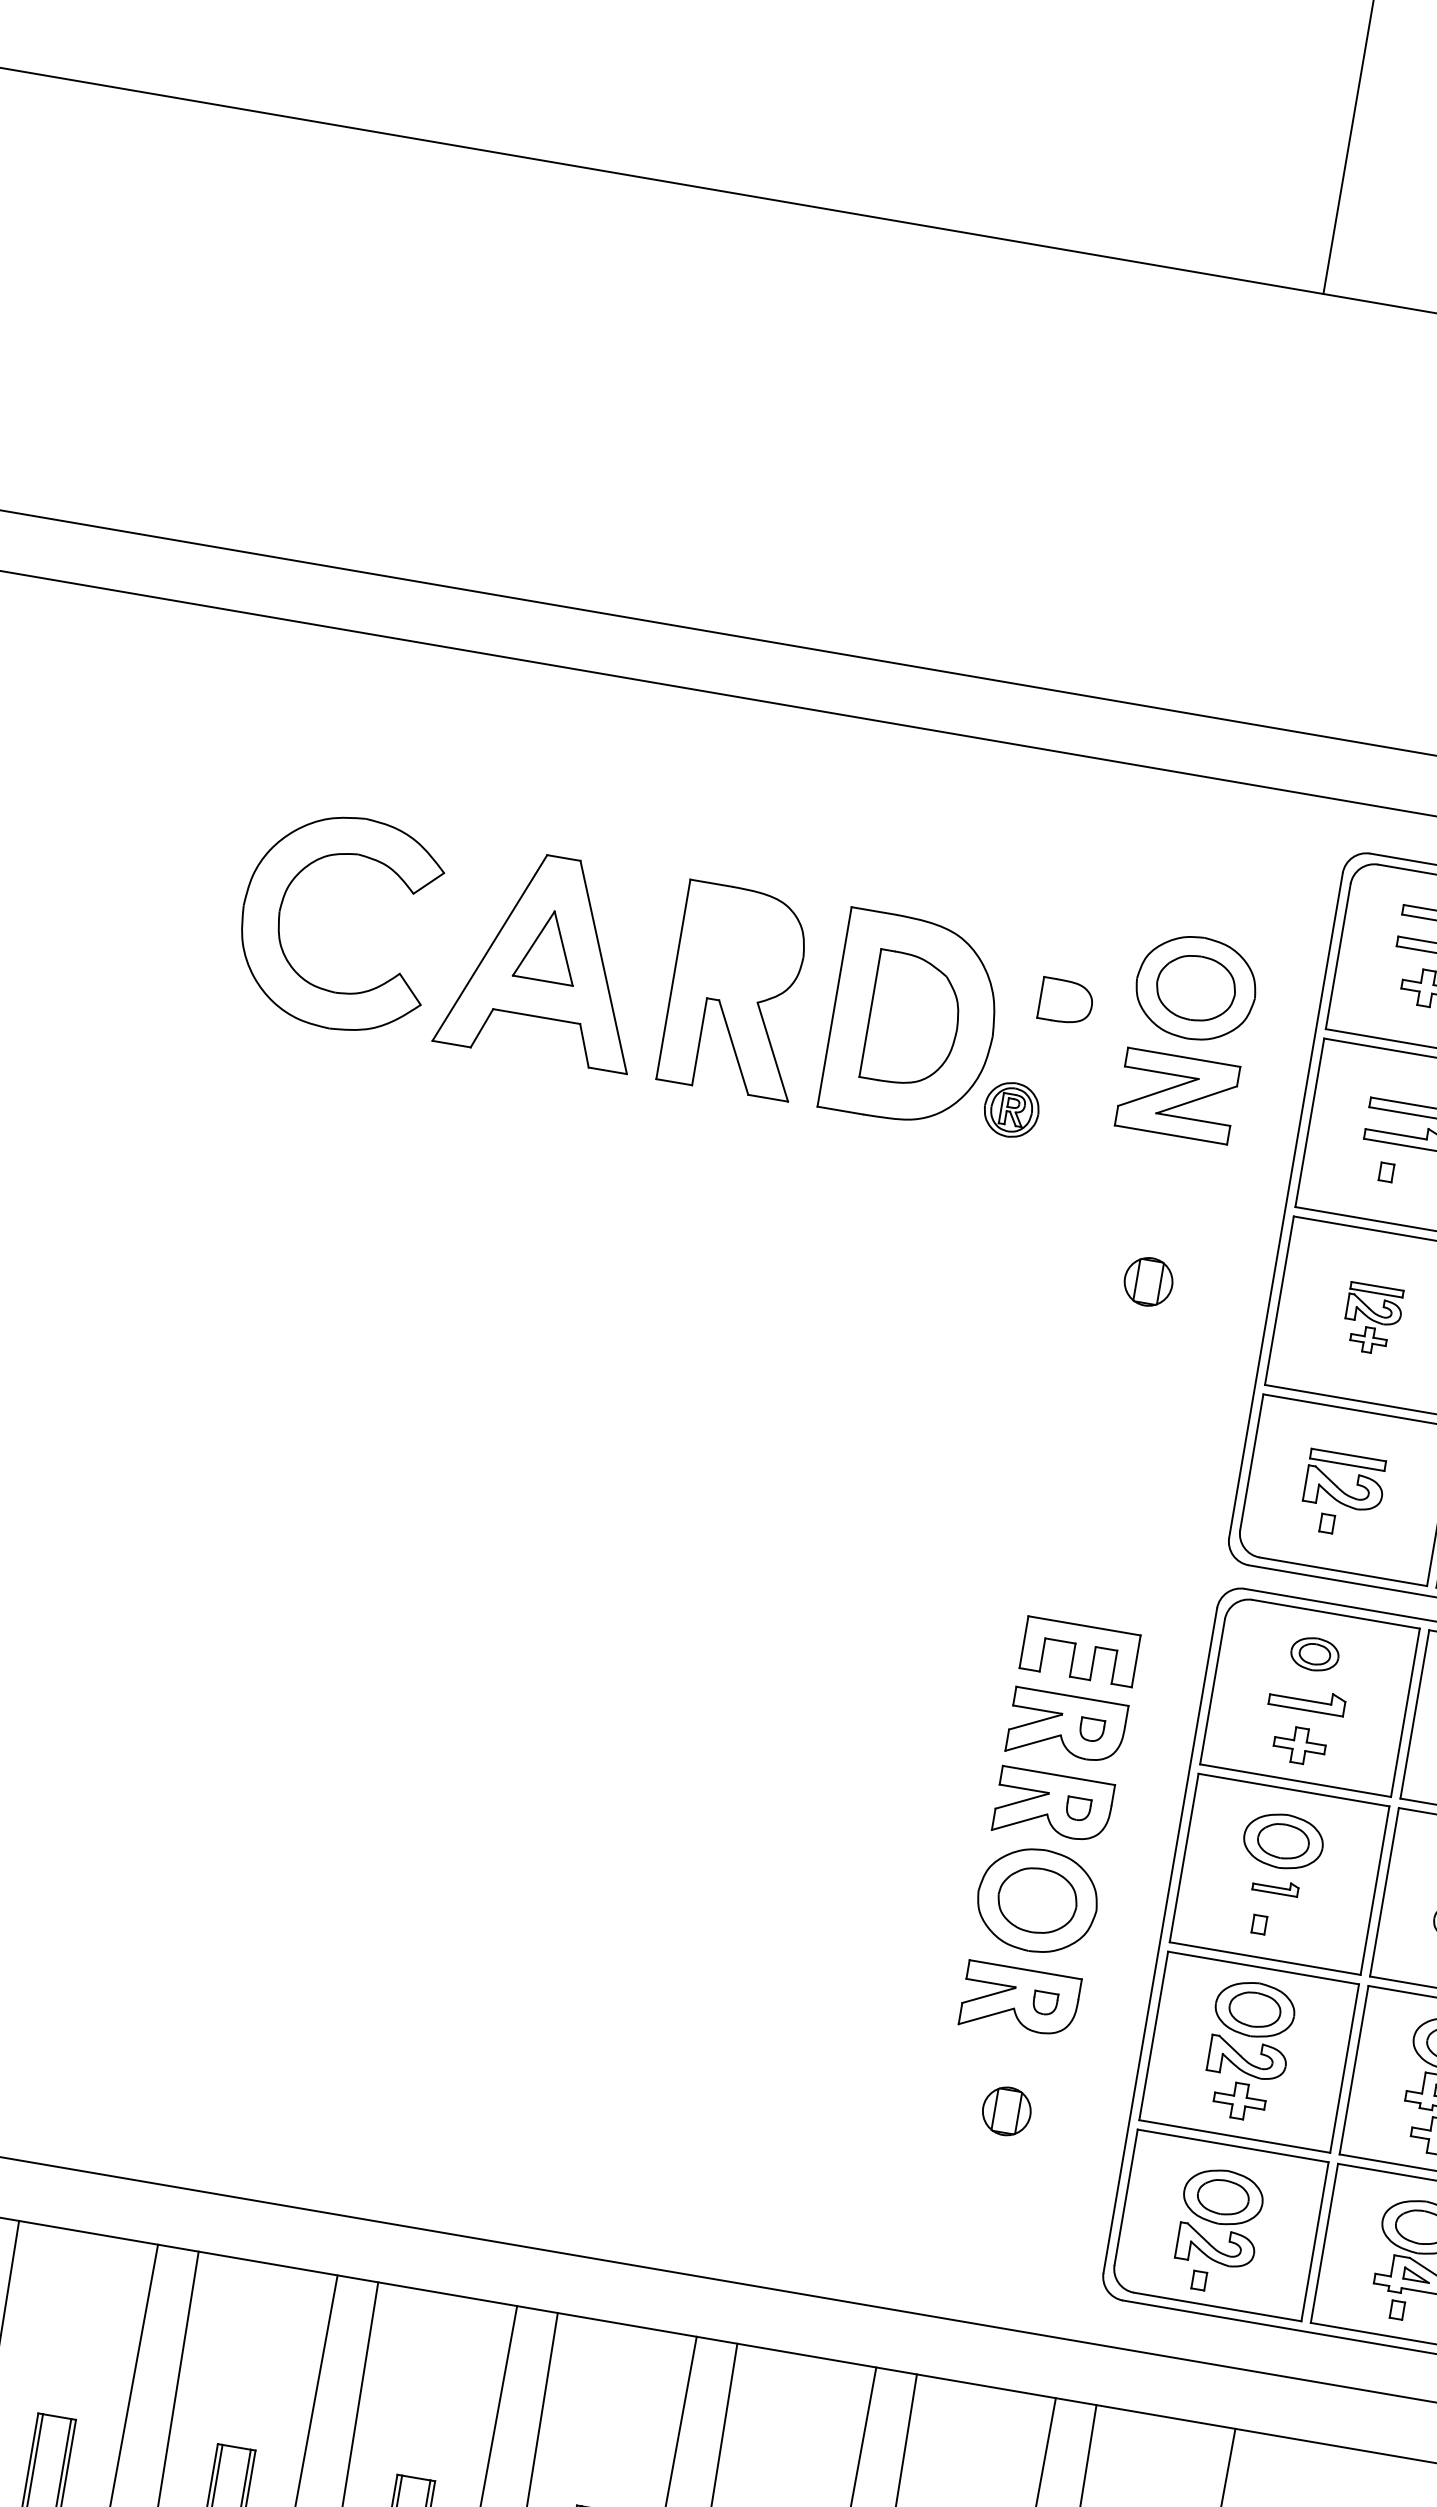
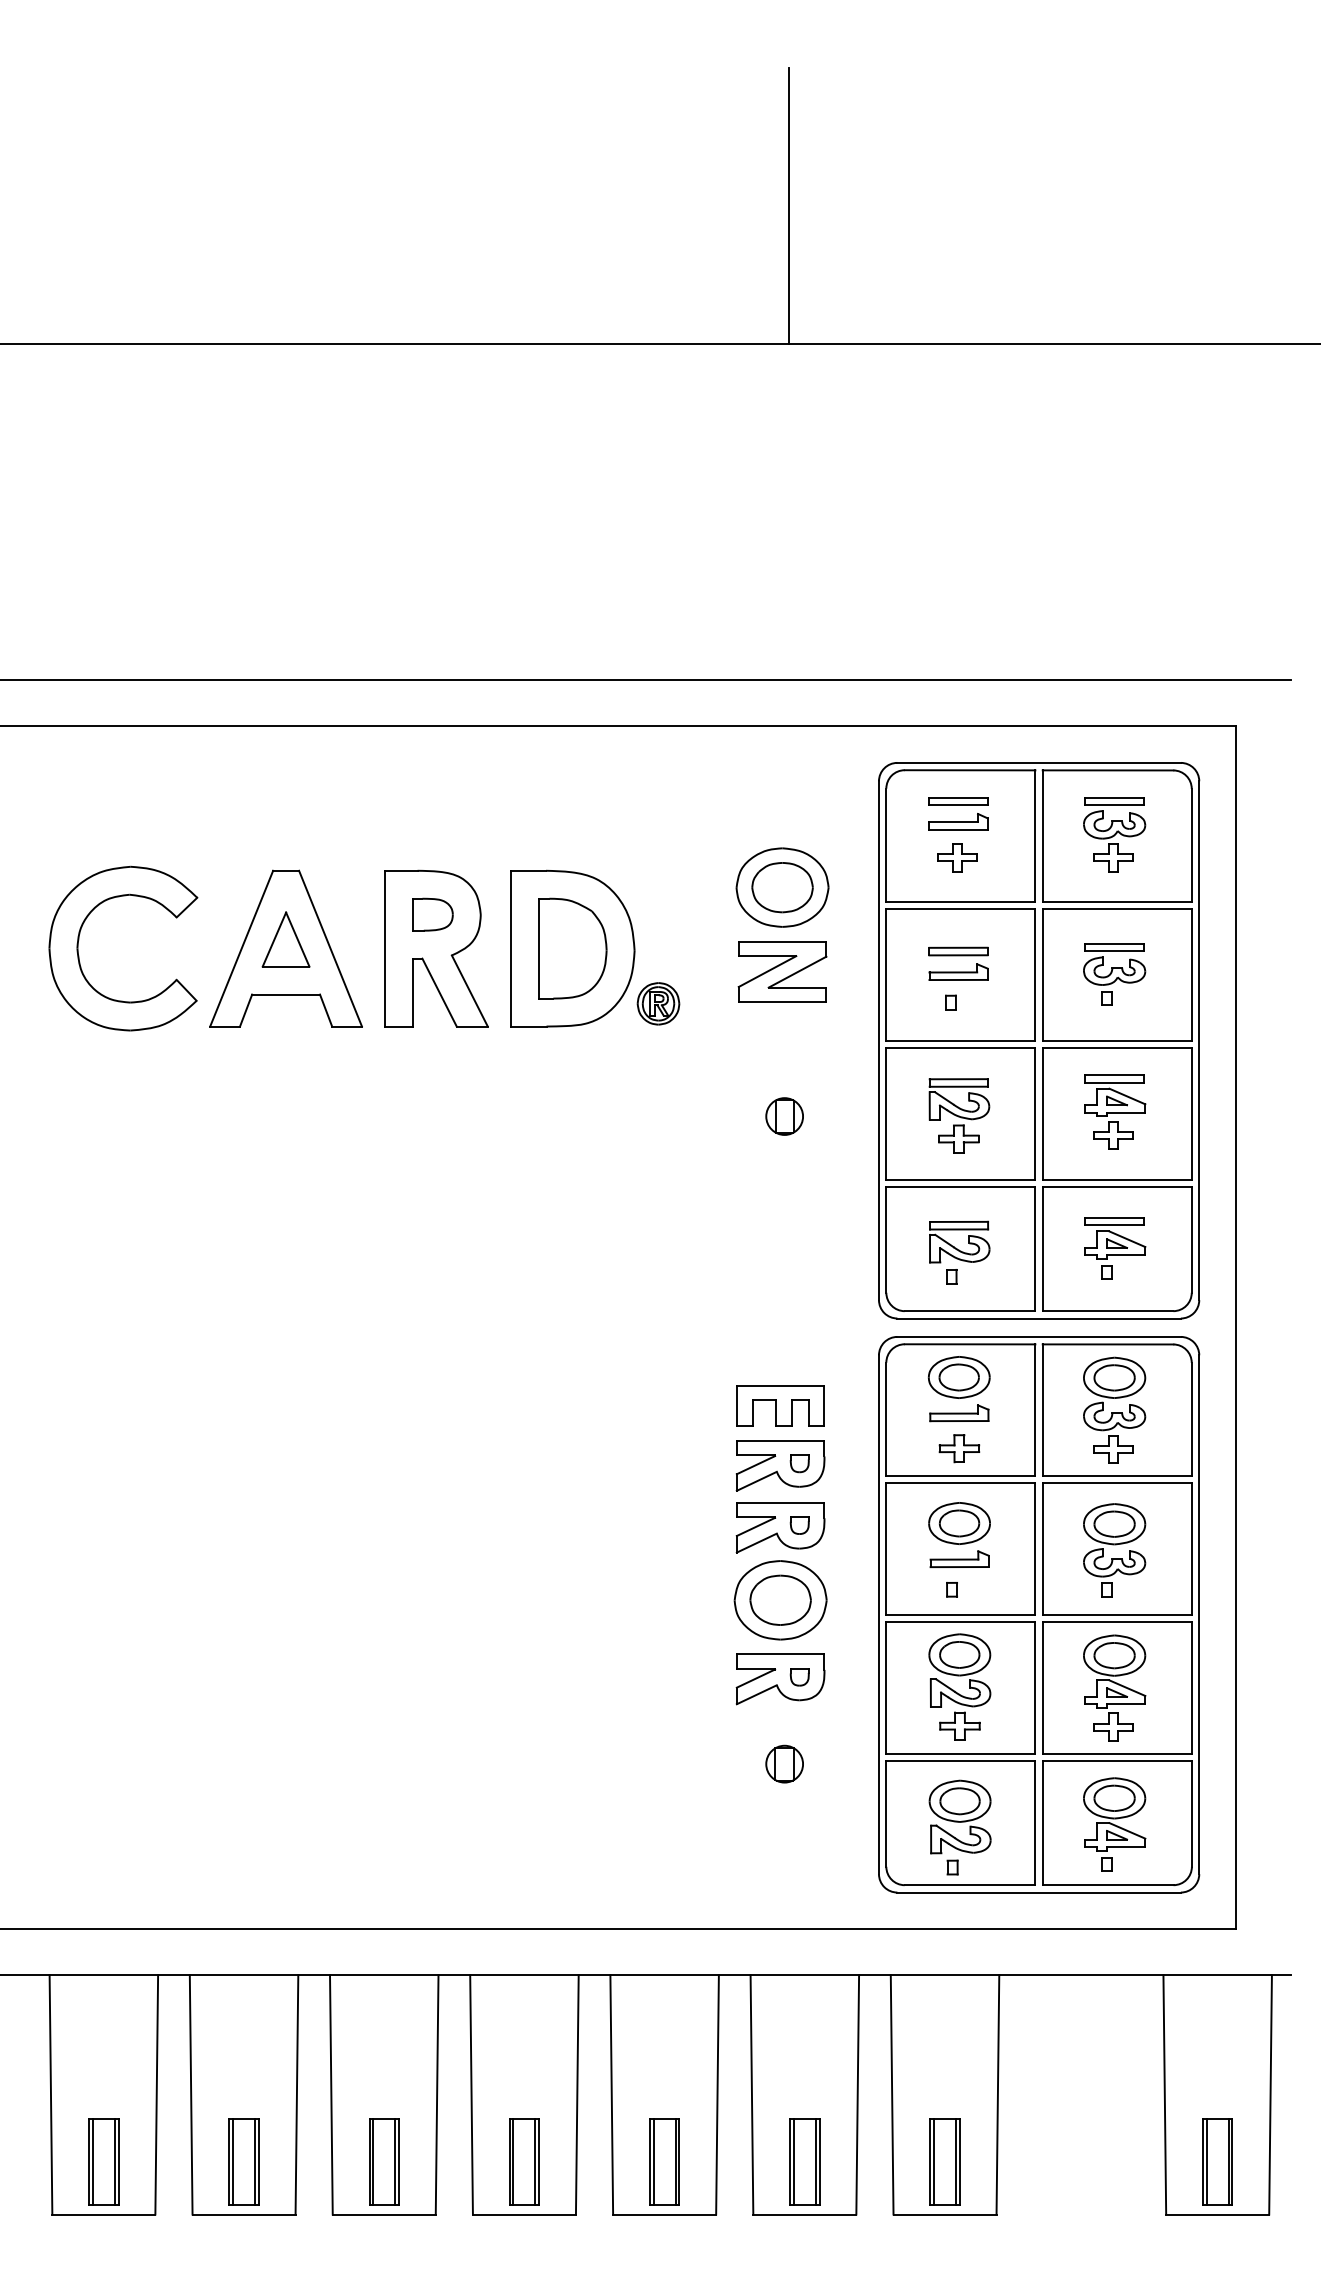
part: (1065, 1001) -> (432, 914), moved
part: (1372, 1318) -> (959, 1115), size x1.43
part: (1314, 1654) -> (958, 1377), size x1.67
part: (1275, 1886) -> (959, 1558), size x1.67

